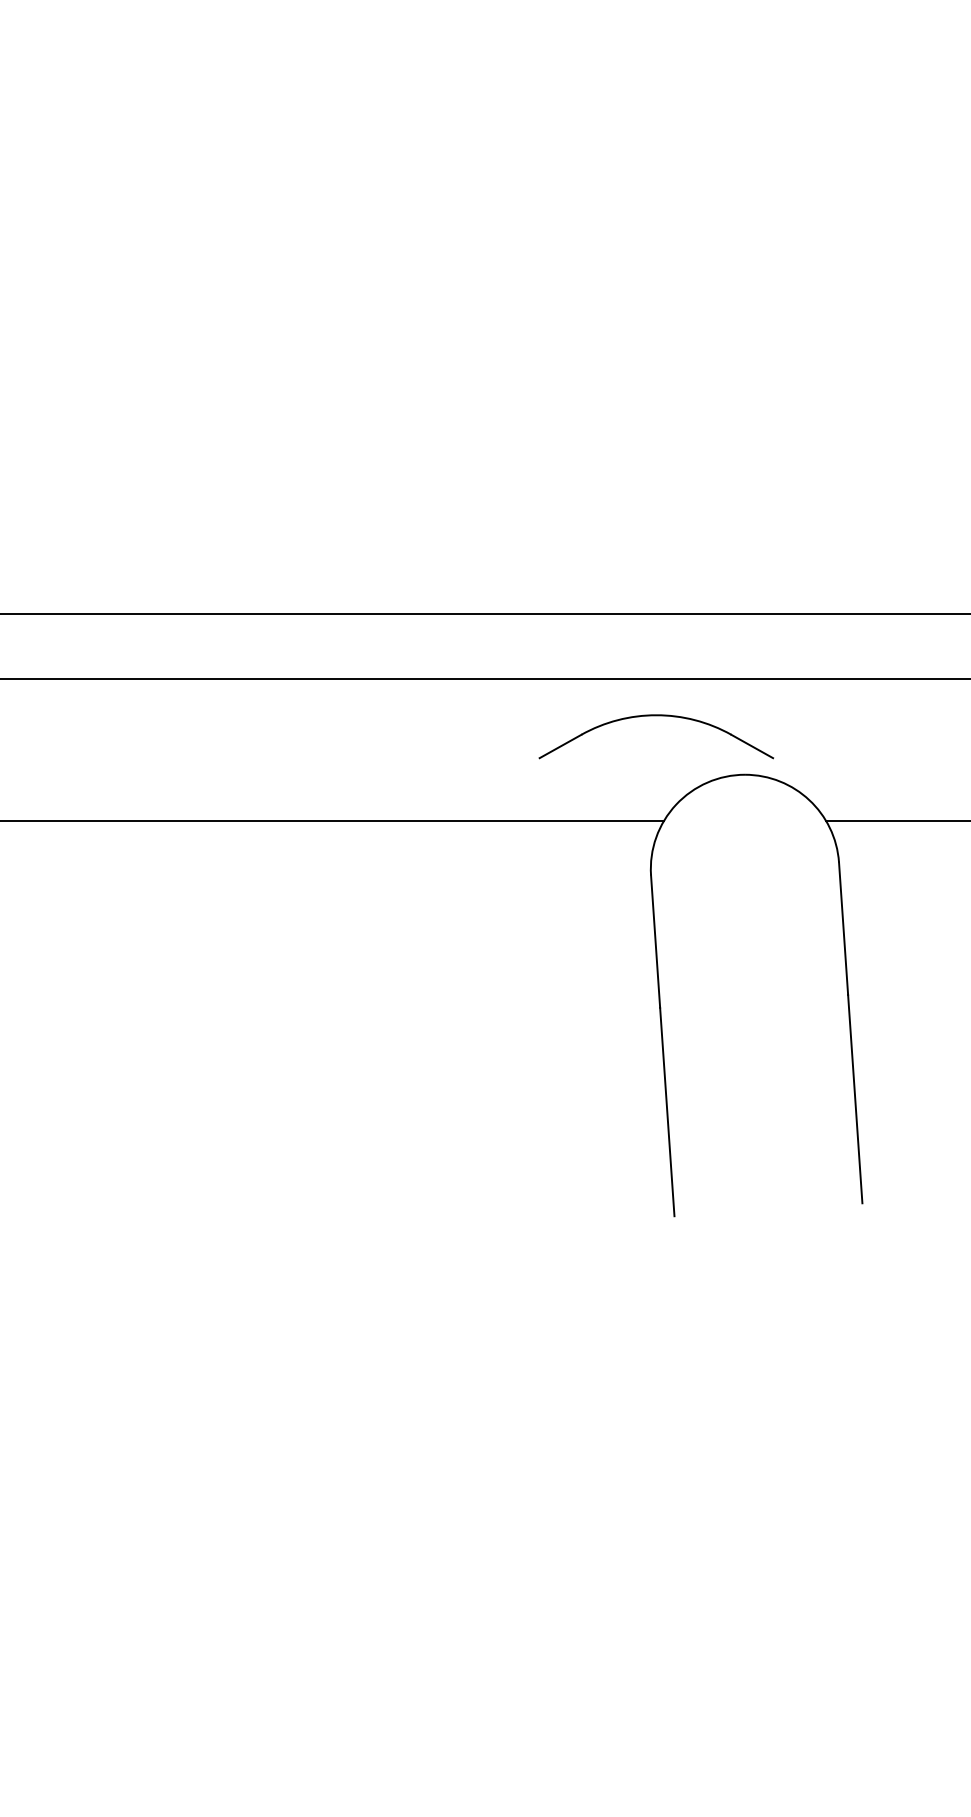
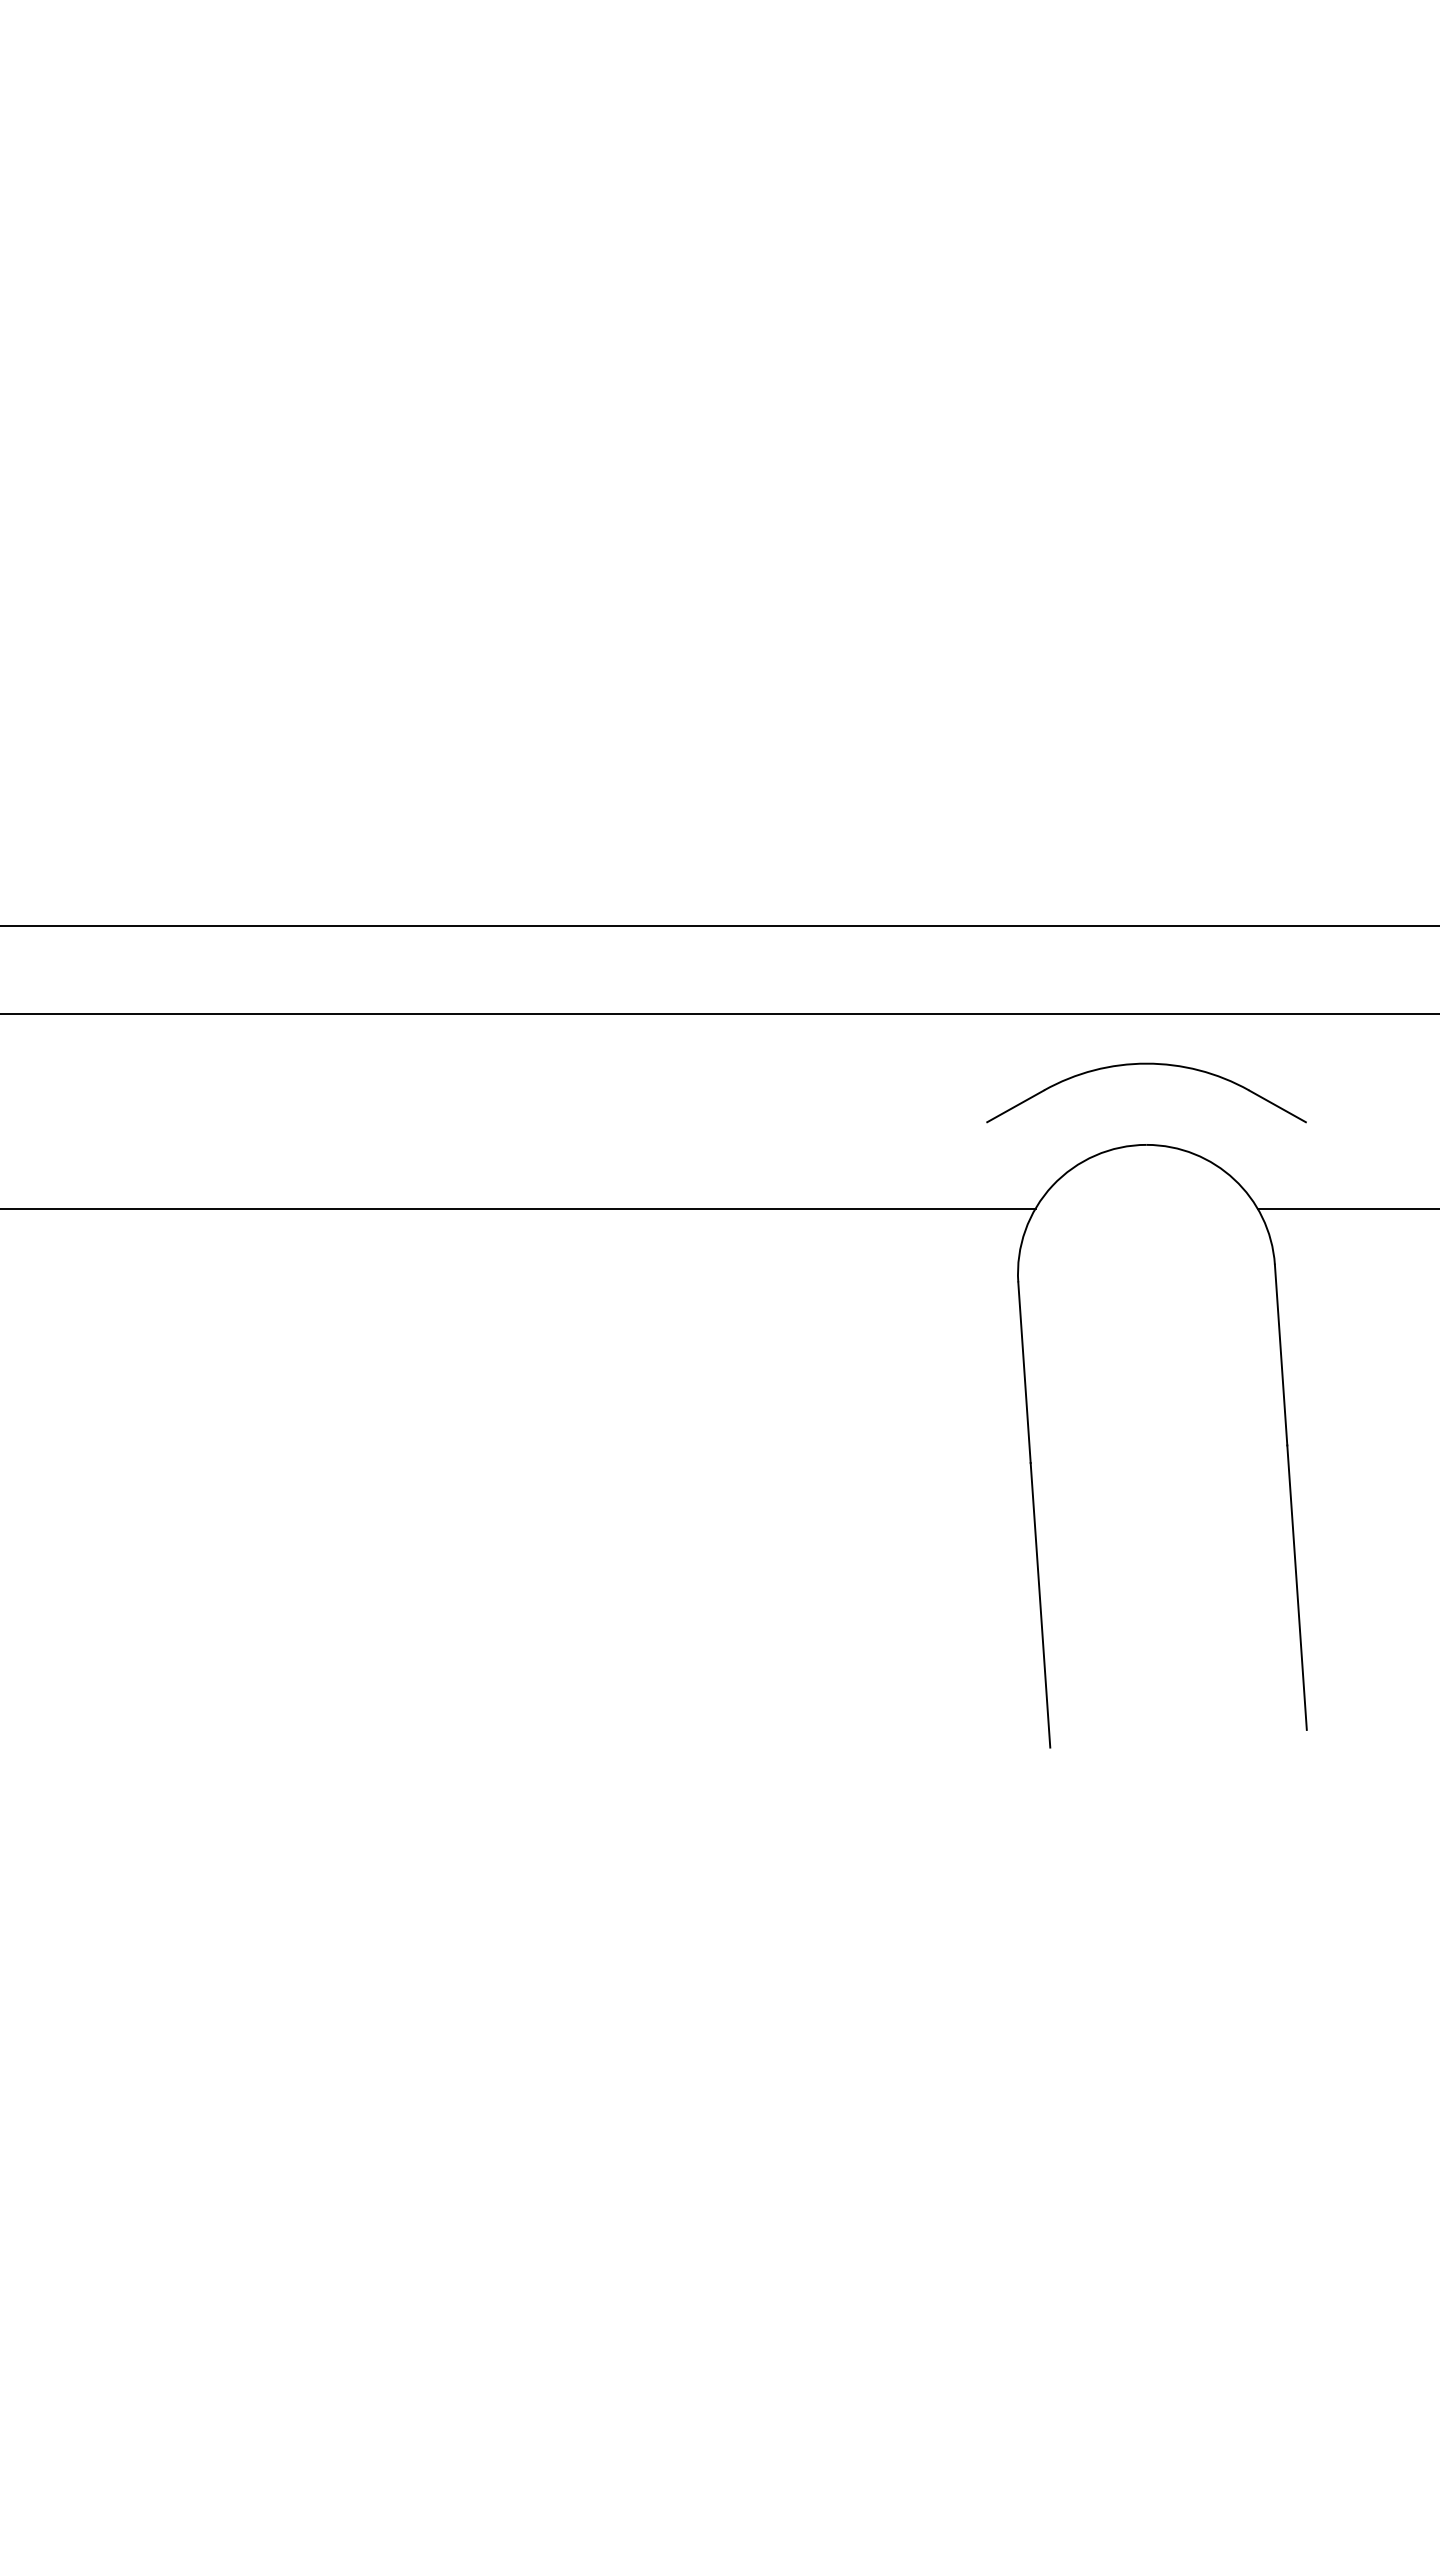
part: (656, 715) -> (1146, 1064), moved

